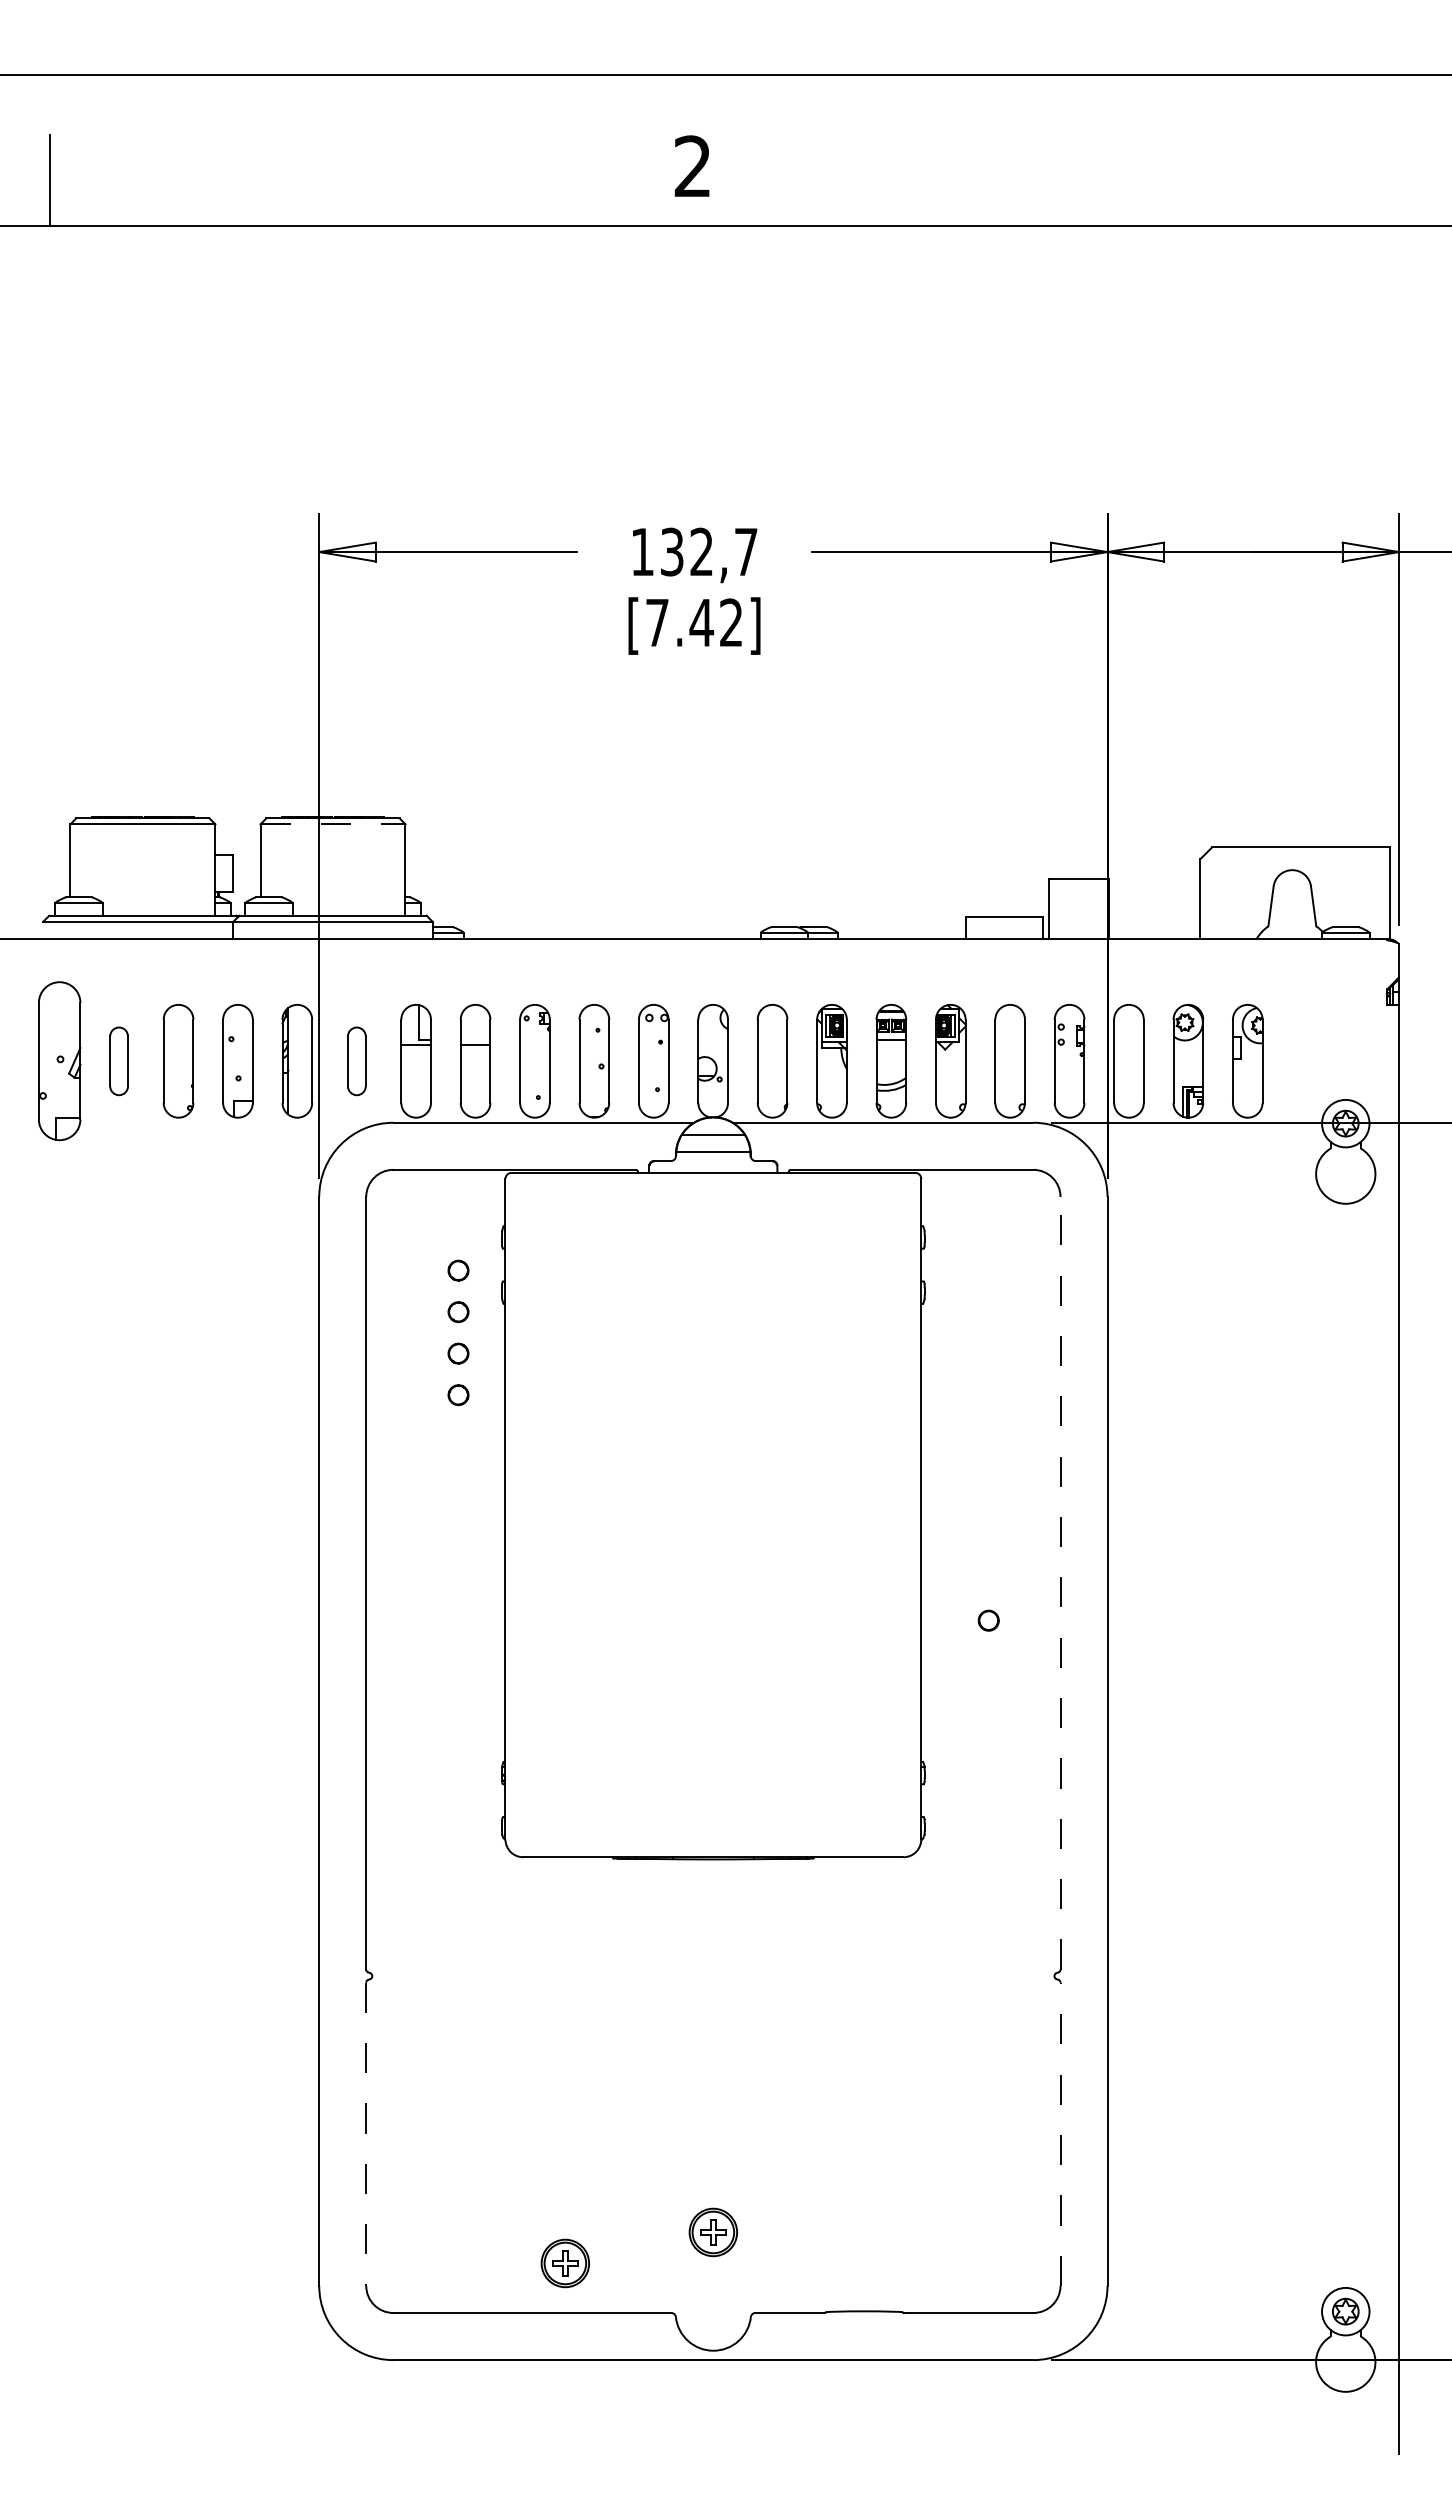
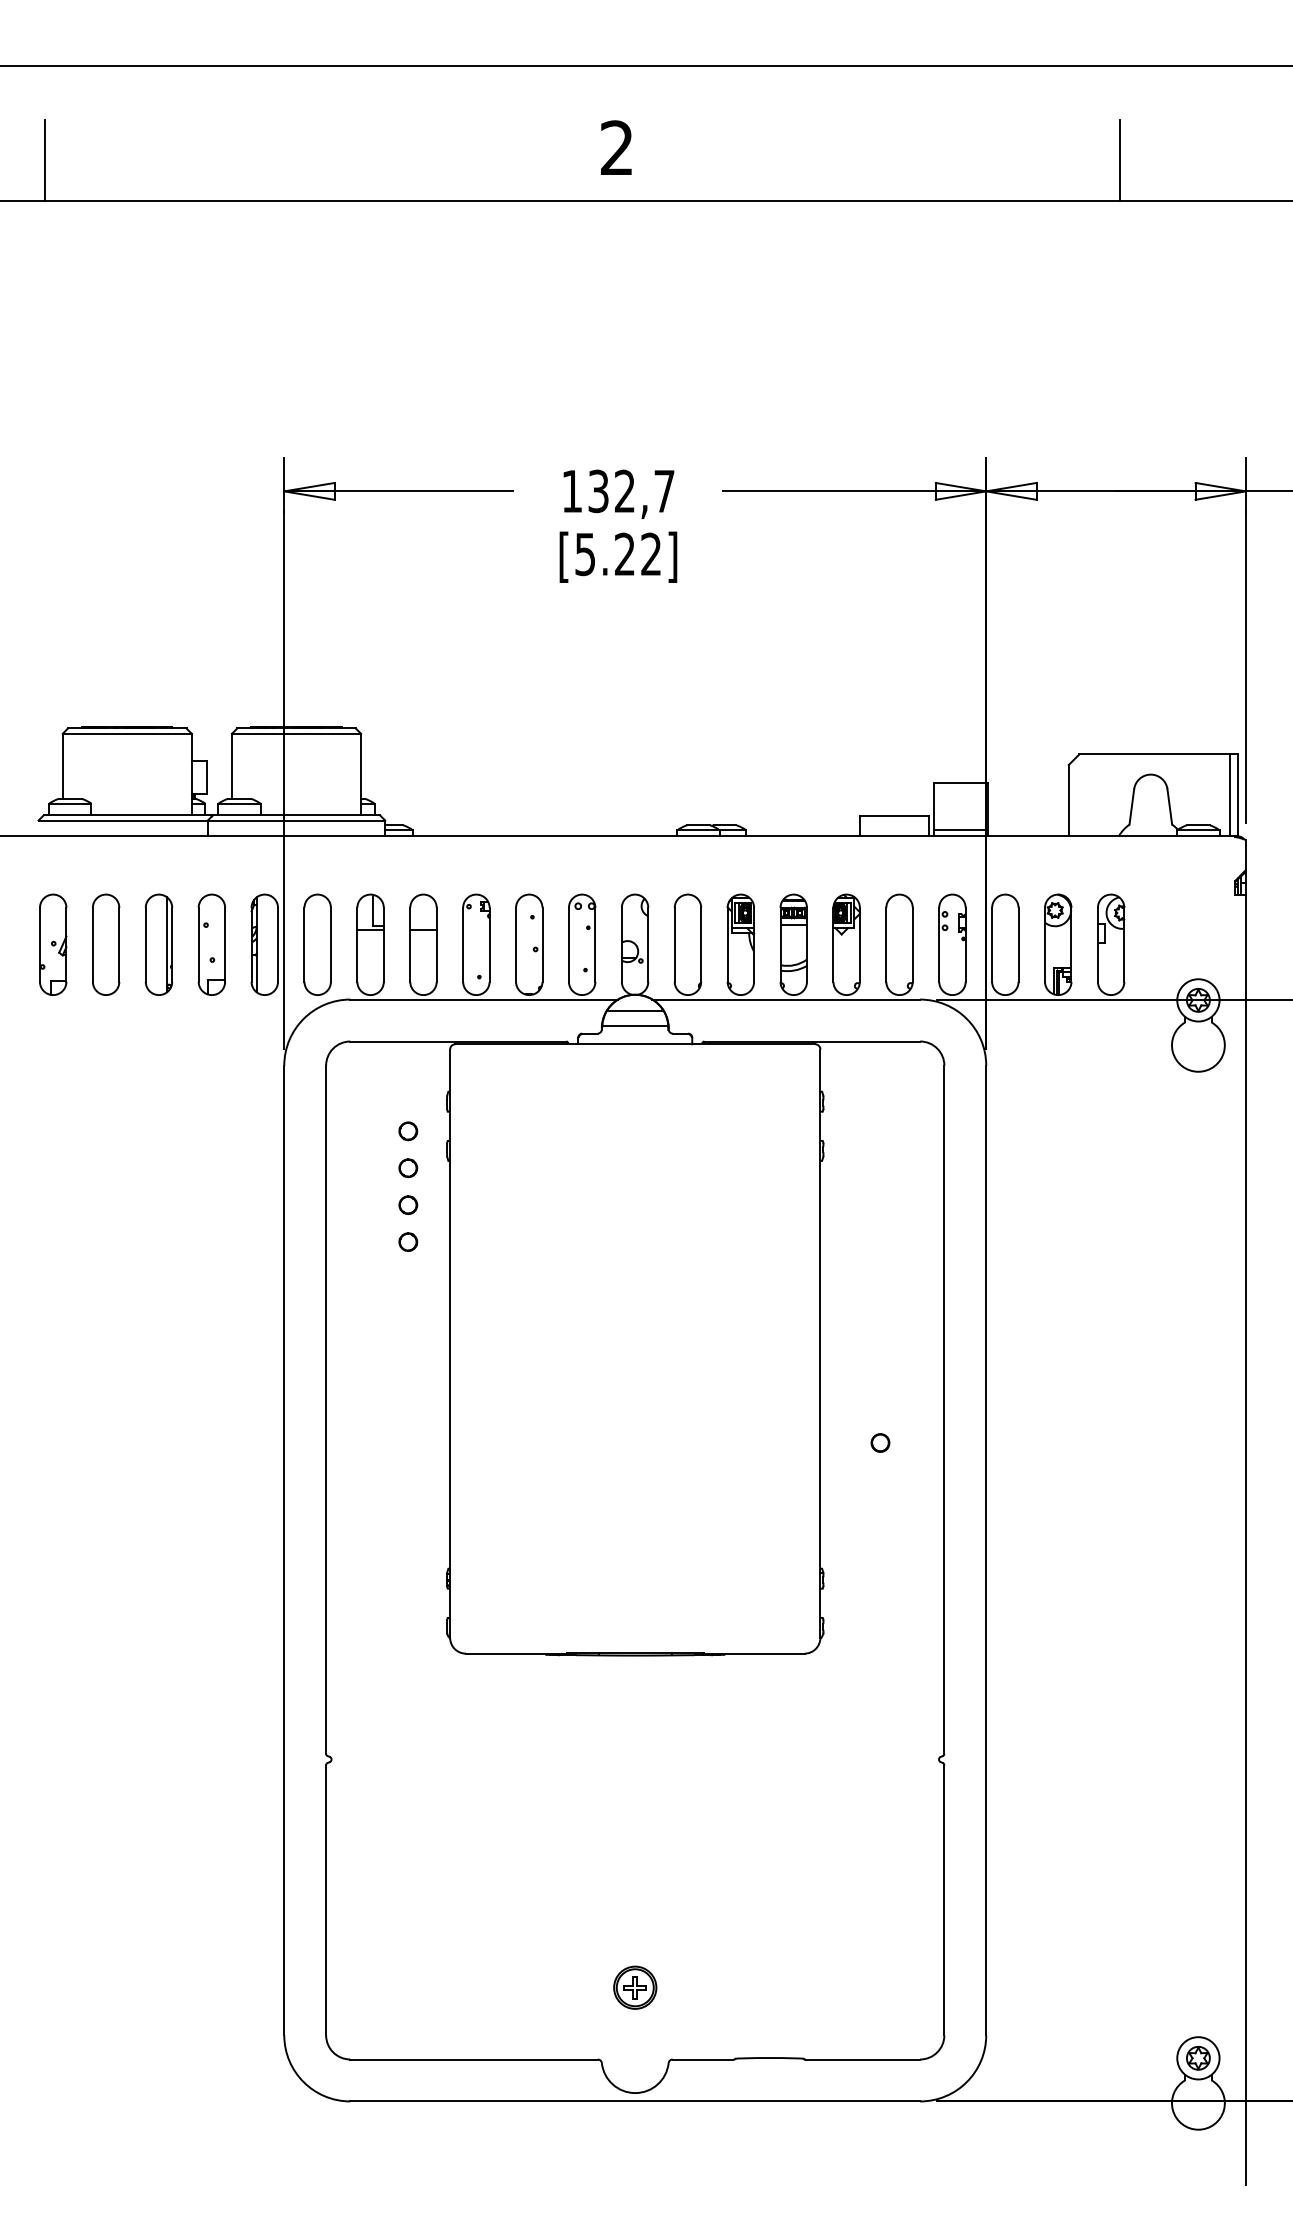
line: (1257, 180) -> (1119, 160), added
text: (680, 622) -> (605, 554), [7.42] -> [5.22]
line: (333, 824) -> (296, 733), dashed -> solid
line: (1381, 893) -> (1230, 795), added
line: (1079, 932) -> (961, 830), added
part: (59, 1061) -> (52, 945), size x0.71
part: (118, 1061) -> (105, 945), size x1.67
line: (187, 1061) -> (166, 945), added
part: (356, 1061) -> (317, 945), size x1.67
line: (1060, 1582) -> (944, 1408), dashed -> solid
line: (366, 2134) -> (326, 1900), dashed -> solid
line: (1060, 2134) -> (944, 1900), dashed -> solid
part: (564, 2263) -> (502, 2015), removed

